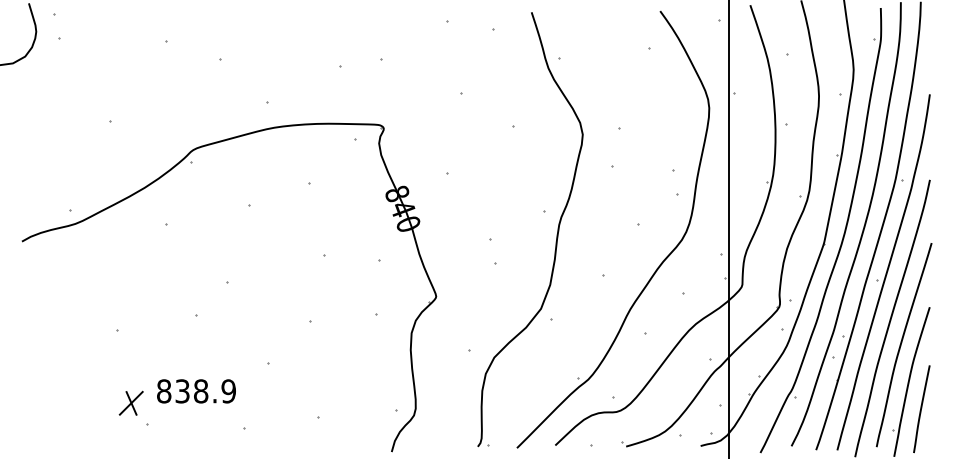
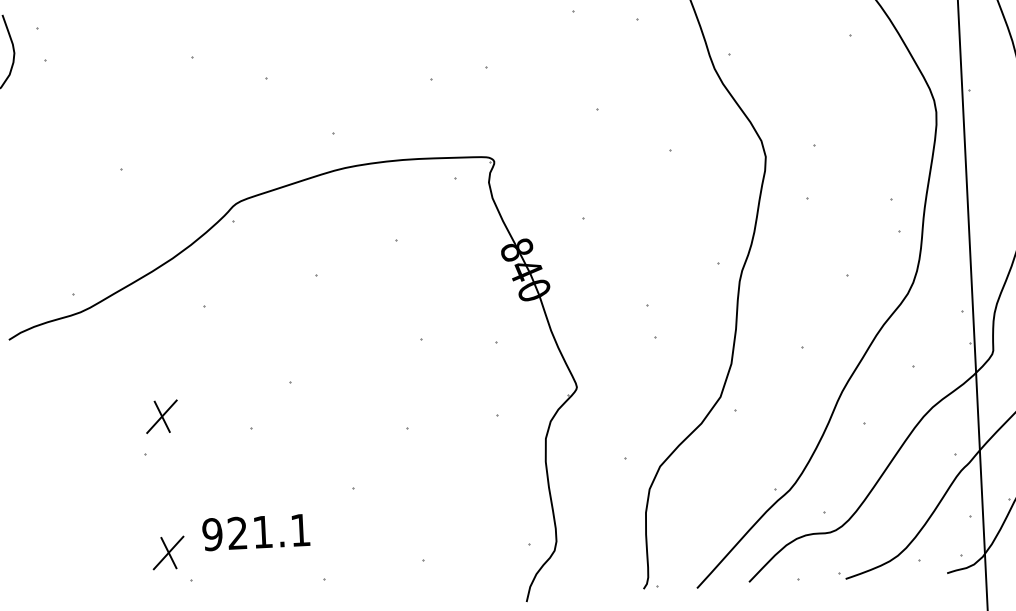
part: (130, 302) -> (160, 415), added
text: (195, 391) -> (255, 532), 838.9 -> 921.1

